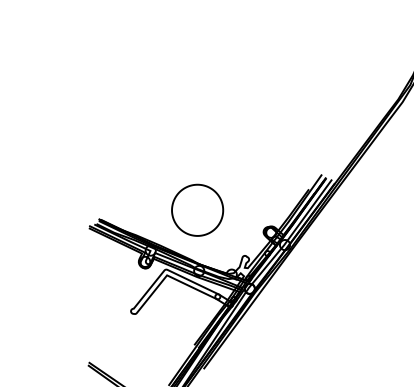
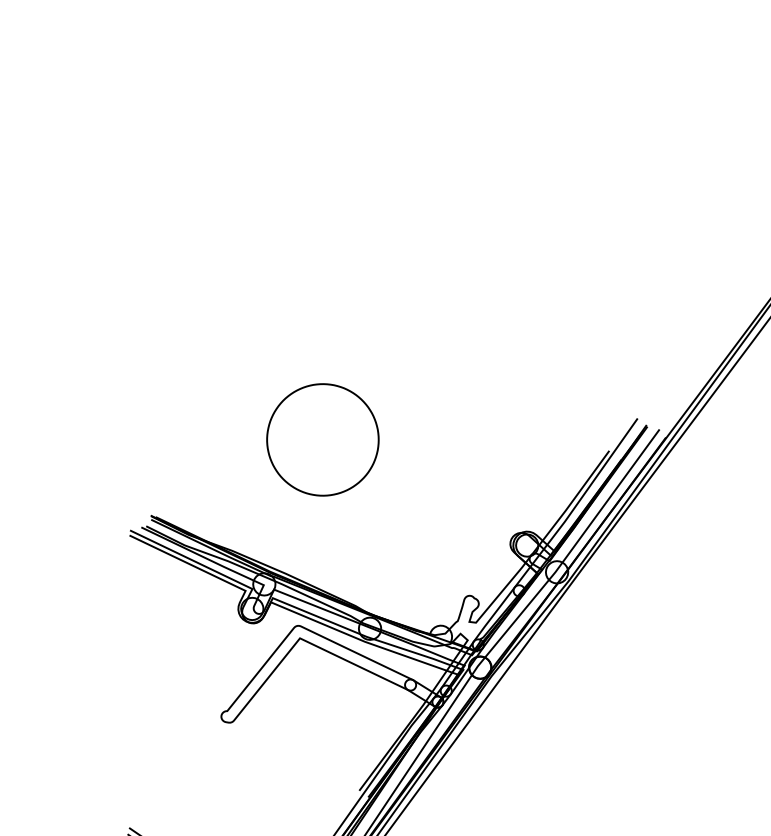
part: (197, 209) -> (322, 438), moved

